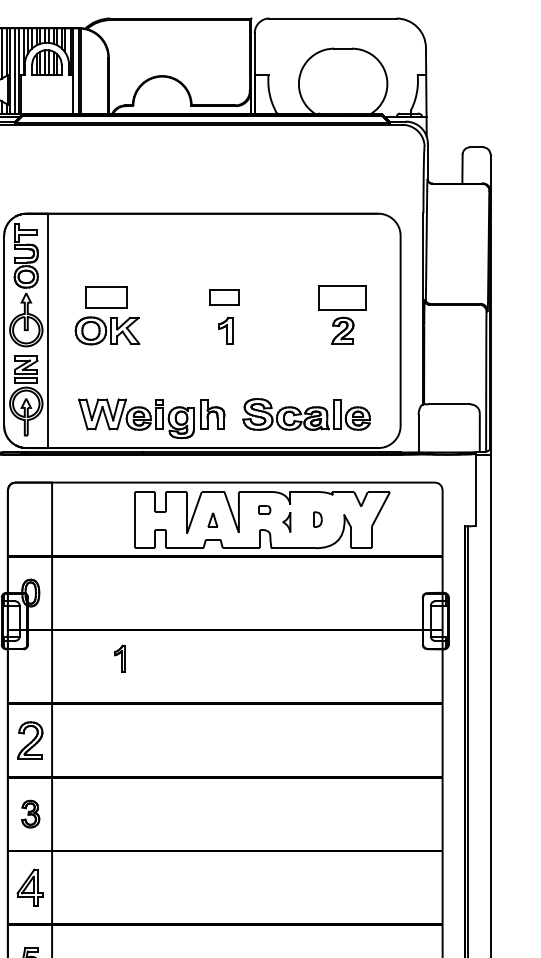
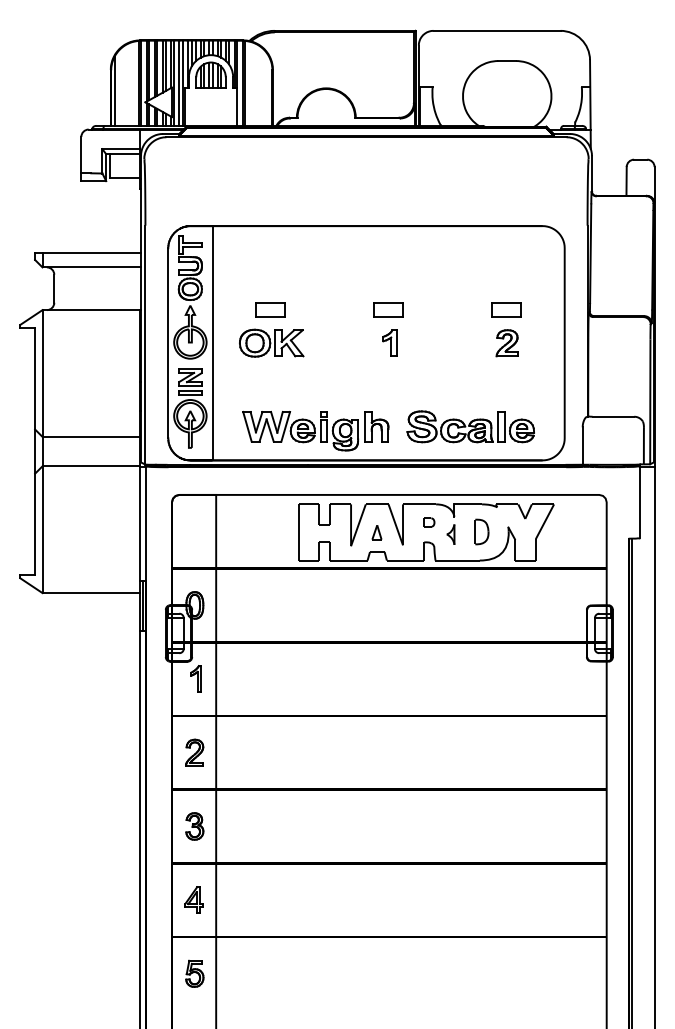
part: (106, 297) -> (270, 309), size x0.71
part: (342, 297) -> (506, 309), size x0.62
part: (317, 519) -> (481, 531), size x1.67
part: (119, 658) -> (195, 678), moved
part: (30, 740) -> (194, 752), size x0.71
part: (29, 887) -> (193, 899), size x0.71

